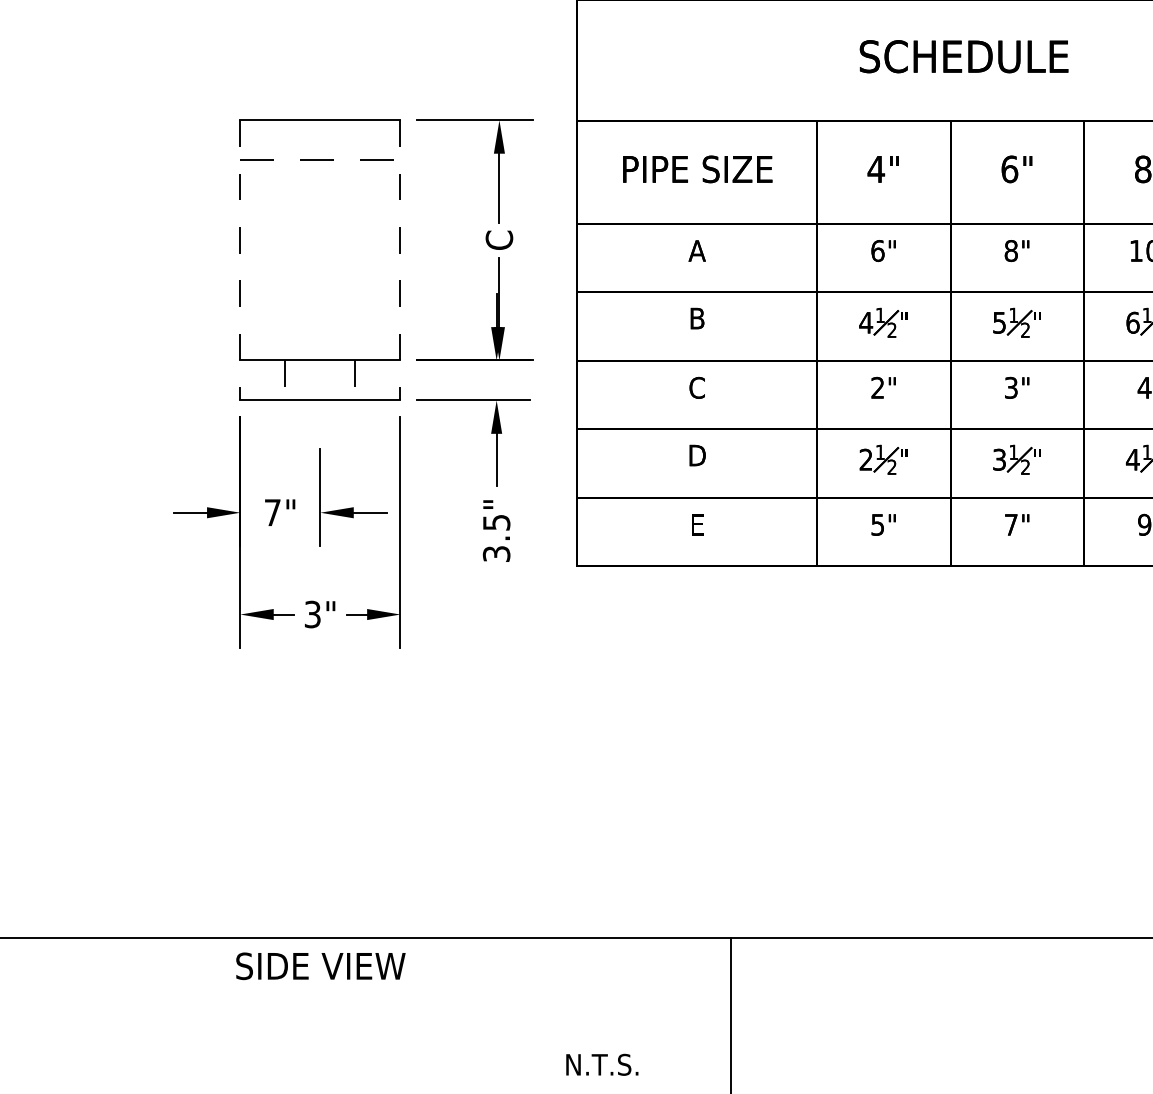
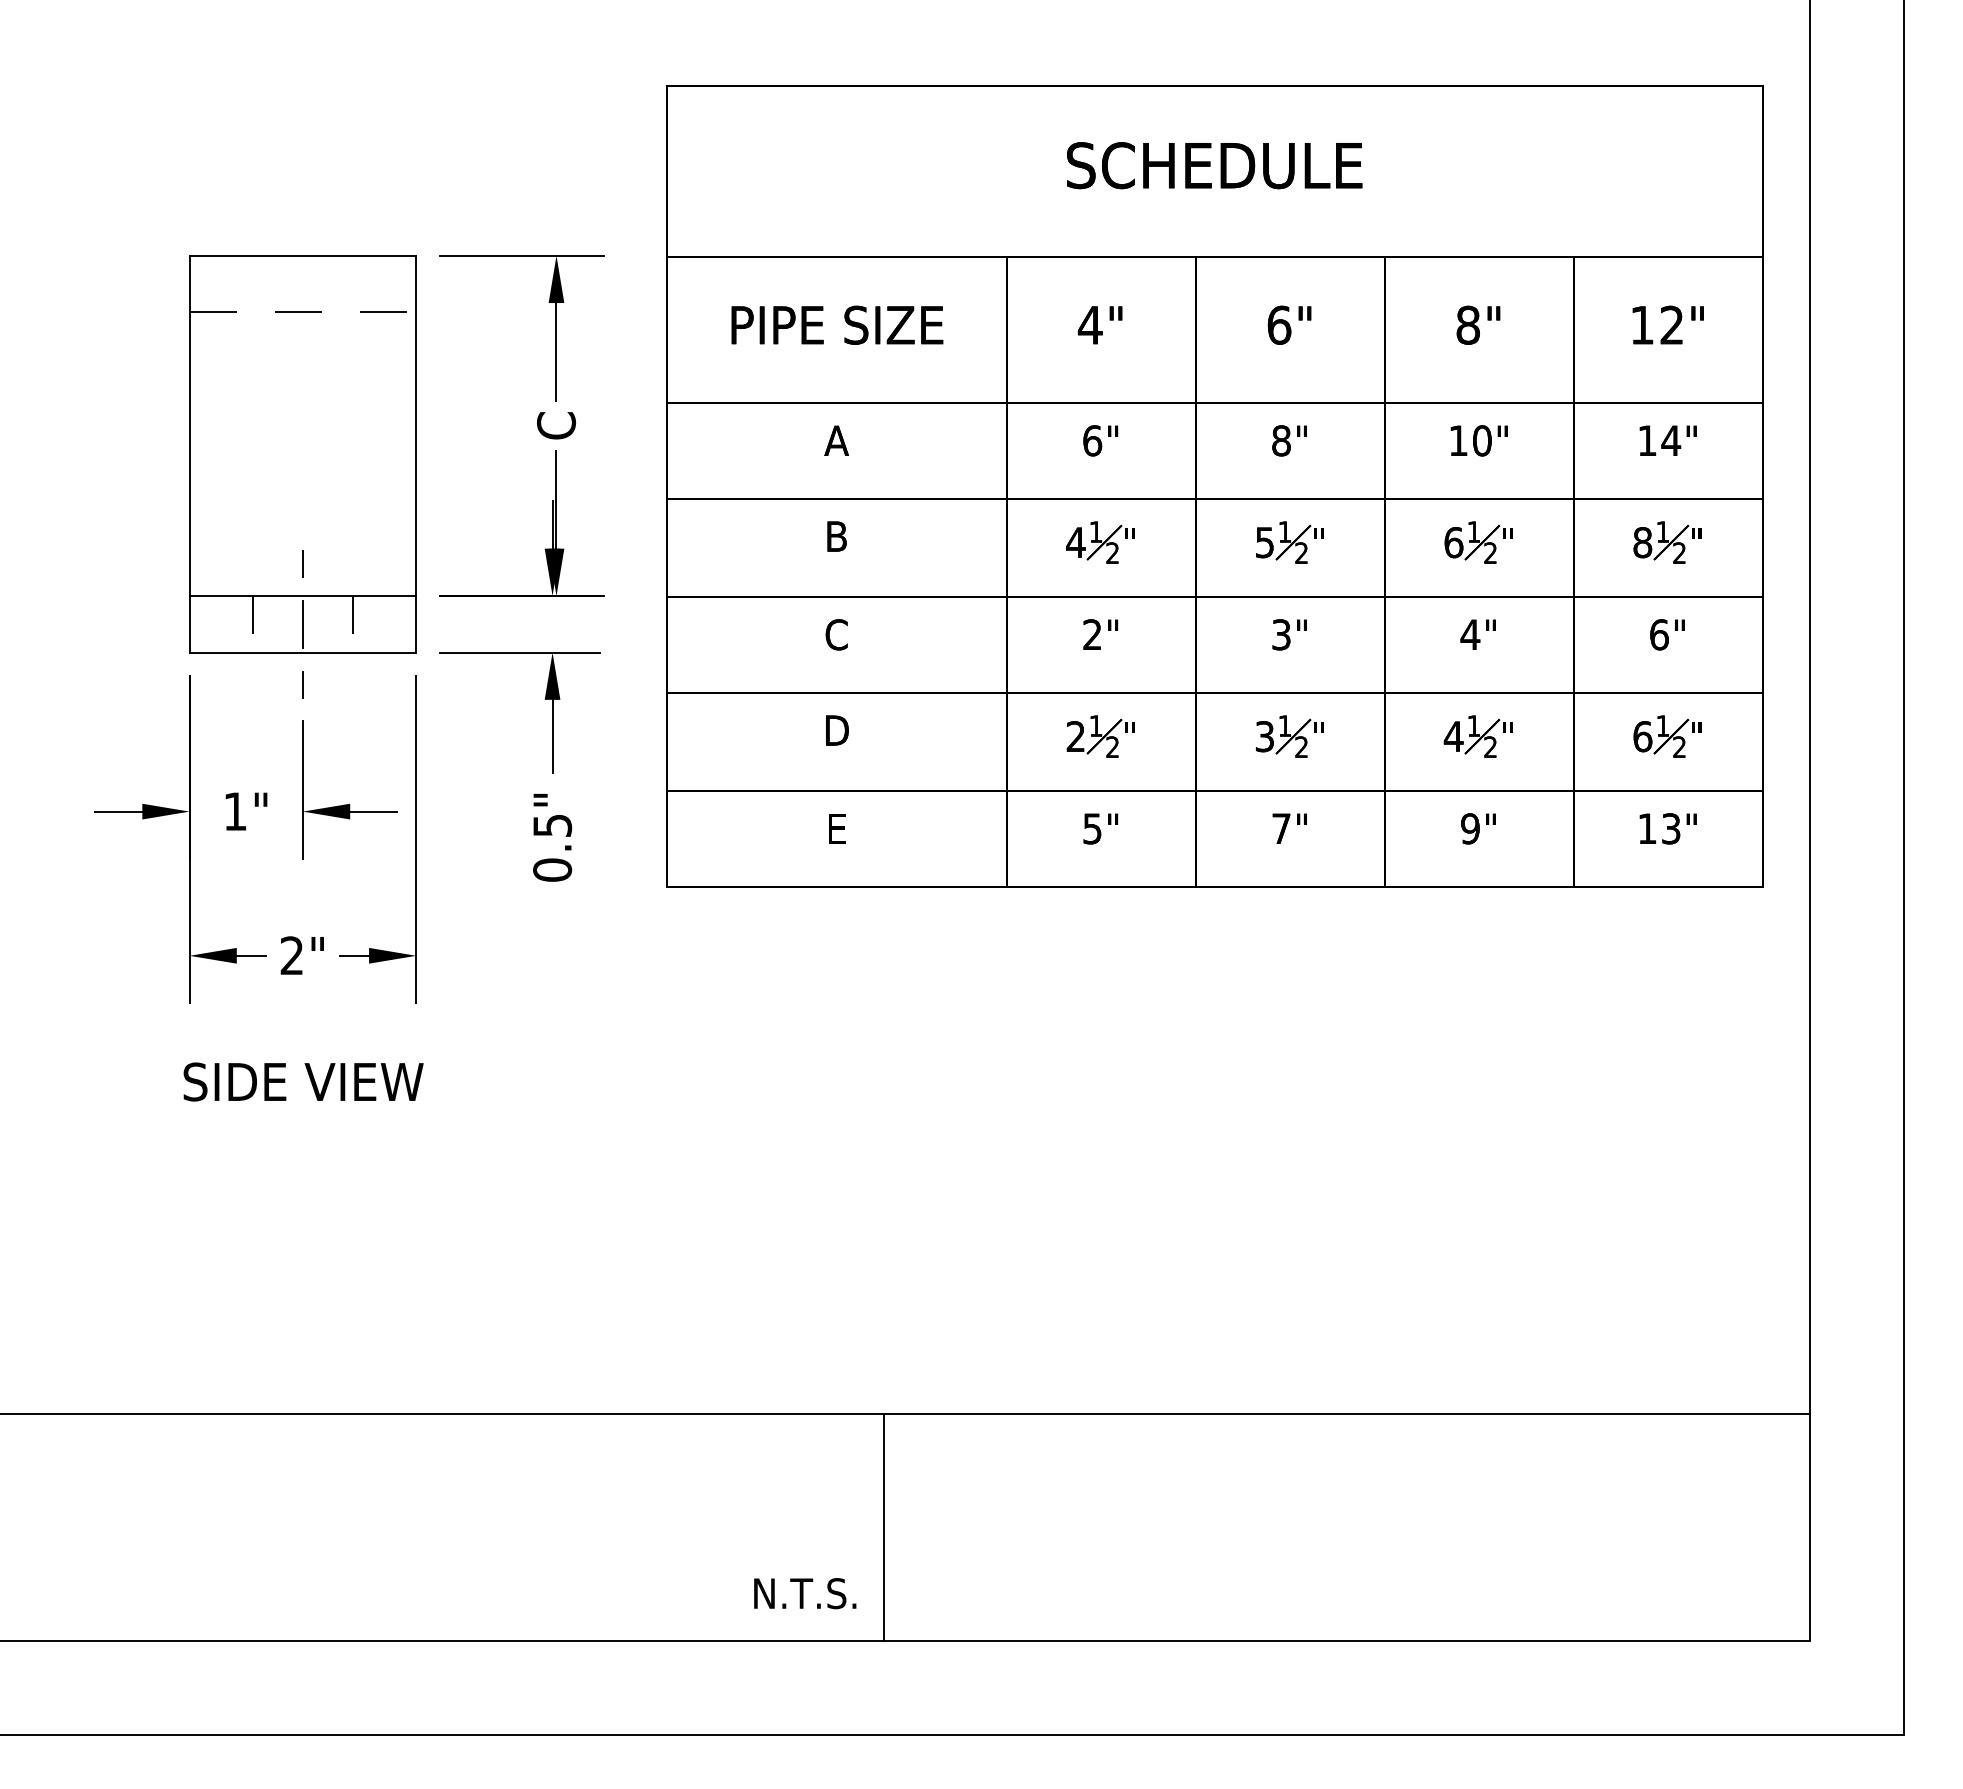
line: (240, 260) -> (189, 454), dashed -> solid
line: (400, 260) -> (416, 454), dashed -> solid
line: (320, 338) -> (302, 564), added
line: (320, 379) -> (302, 623), added
line: (320, 423) -> (302, 684), added
text: (272, 512) -> (235, 811), 7" -> 1"
text: (496, 553) -> (552, 869), 3.5" -> 0.5"
text: (312, 614) -> (291, 955), 3" -> 2"
text: (320, 965) -> (303, 1081), moved
text: (602, 1064) -> (805, 1593), moved

